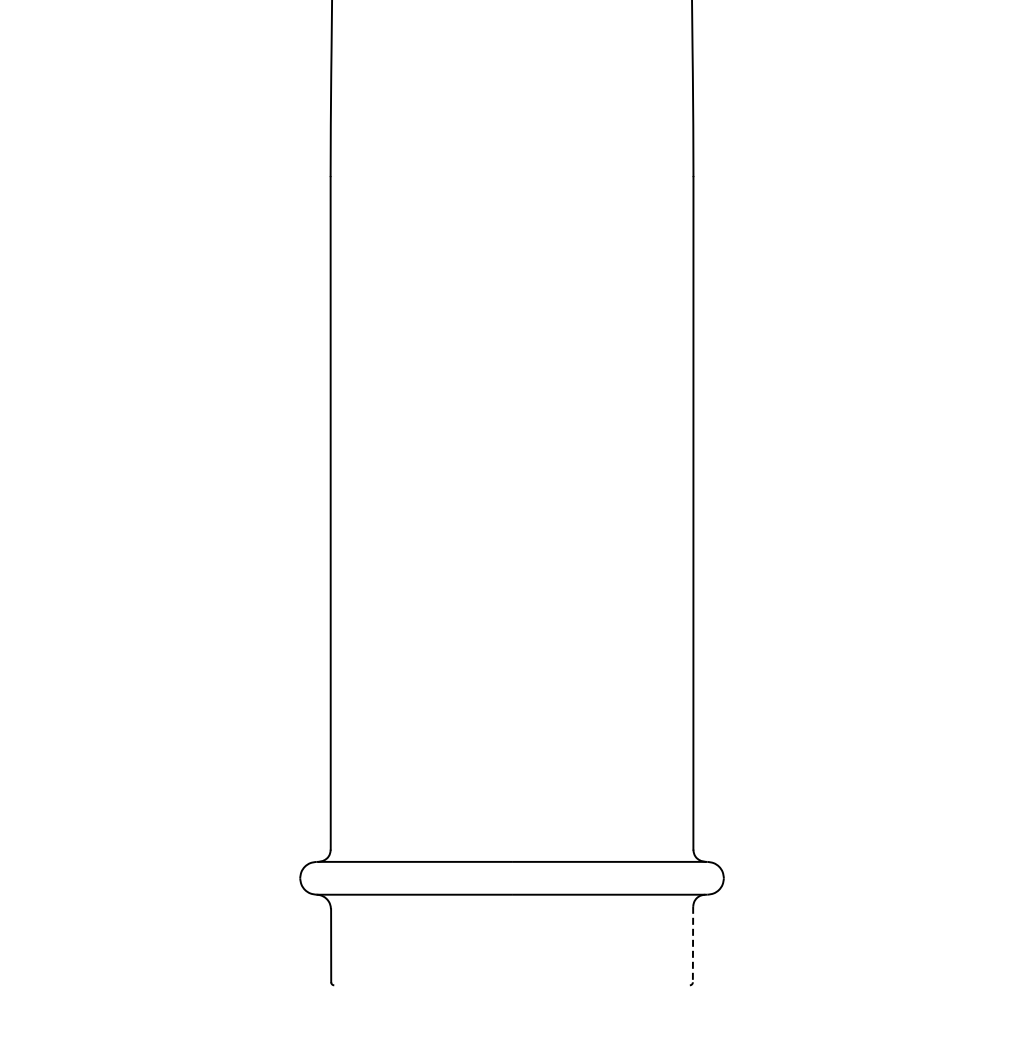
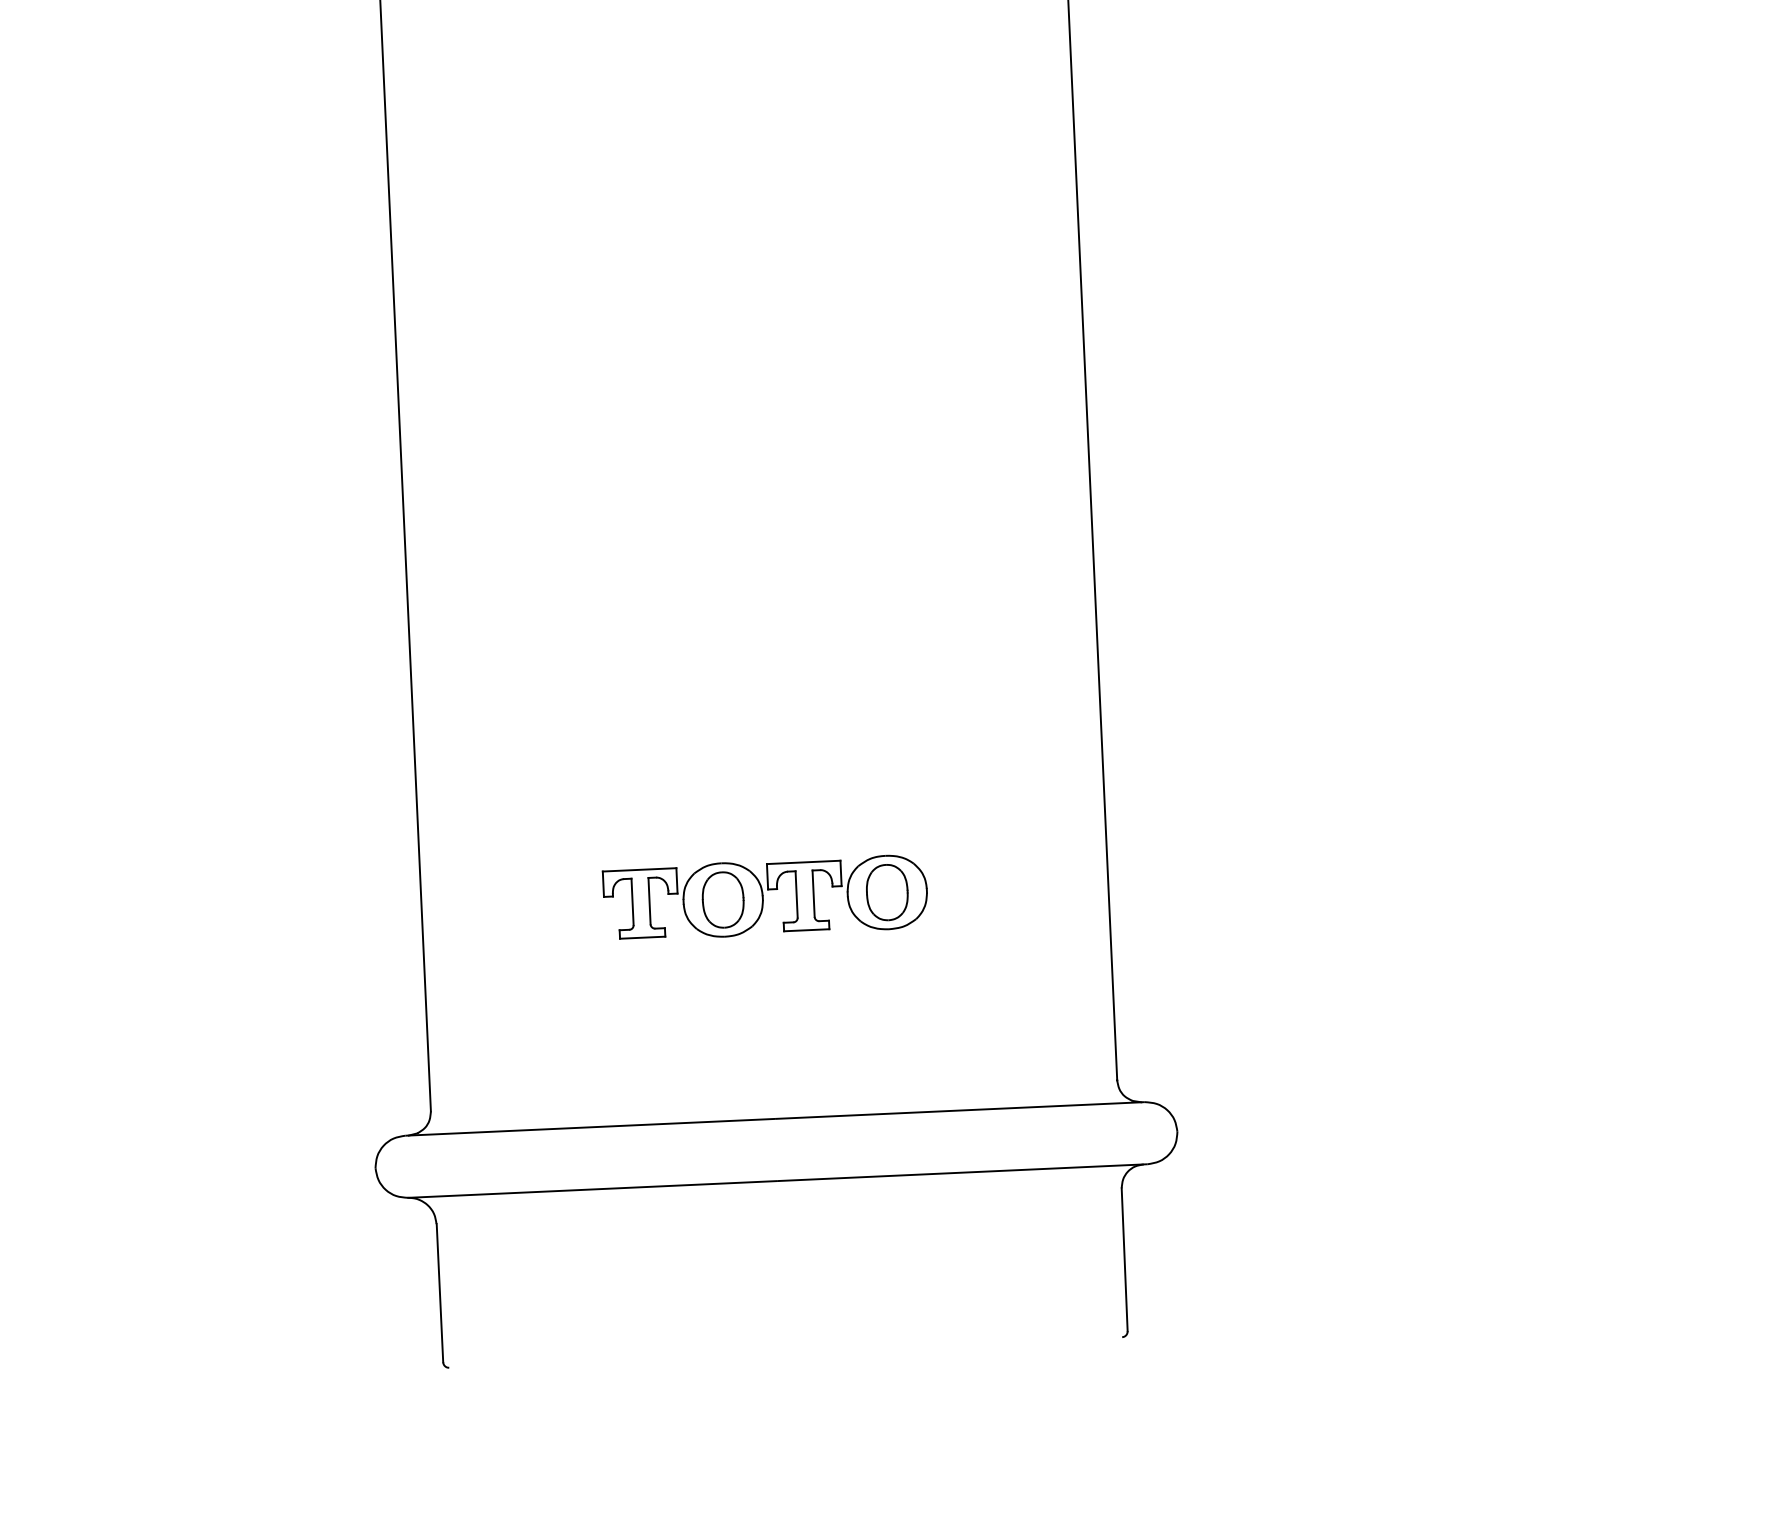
part: (512, 744) -> (765, 896), added
line: (693, 944) -> (1125, 1259), dashed -> solid

